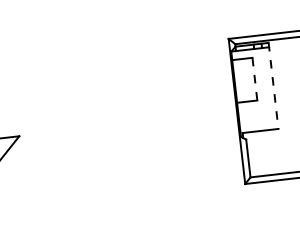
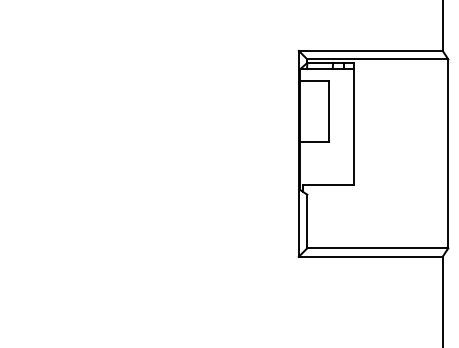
line: (255, 79) -> (329, 111), dashed -> solid
line: (273, 86) -> (354, 124), dashed -> solid

